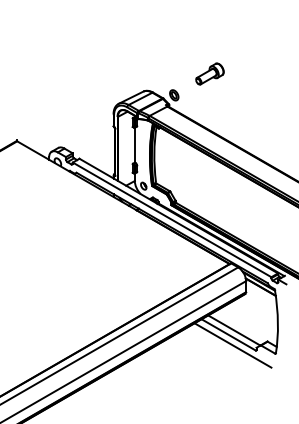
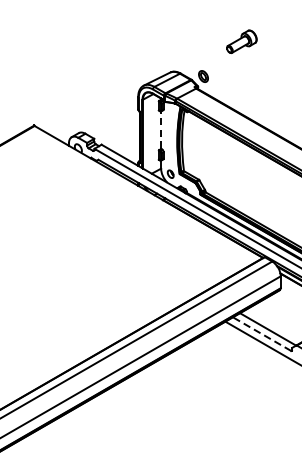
part: (209, 73) -> (241, 41), moved
line: (134, 144) -> (160, 129), solid -> dashed
line: (228, 334) -> (261, 333), solid -> dashed

